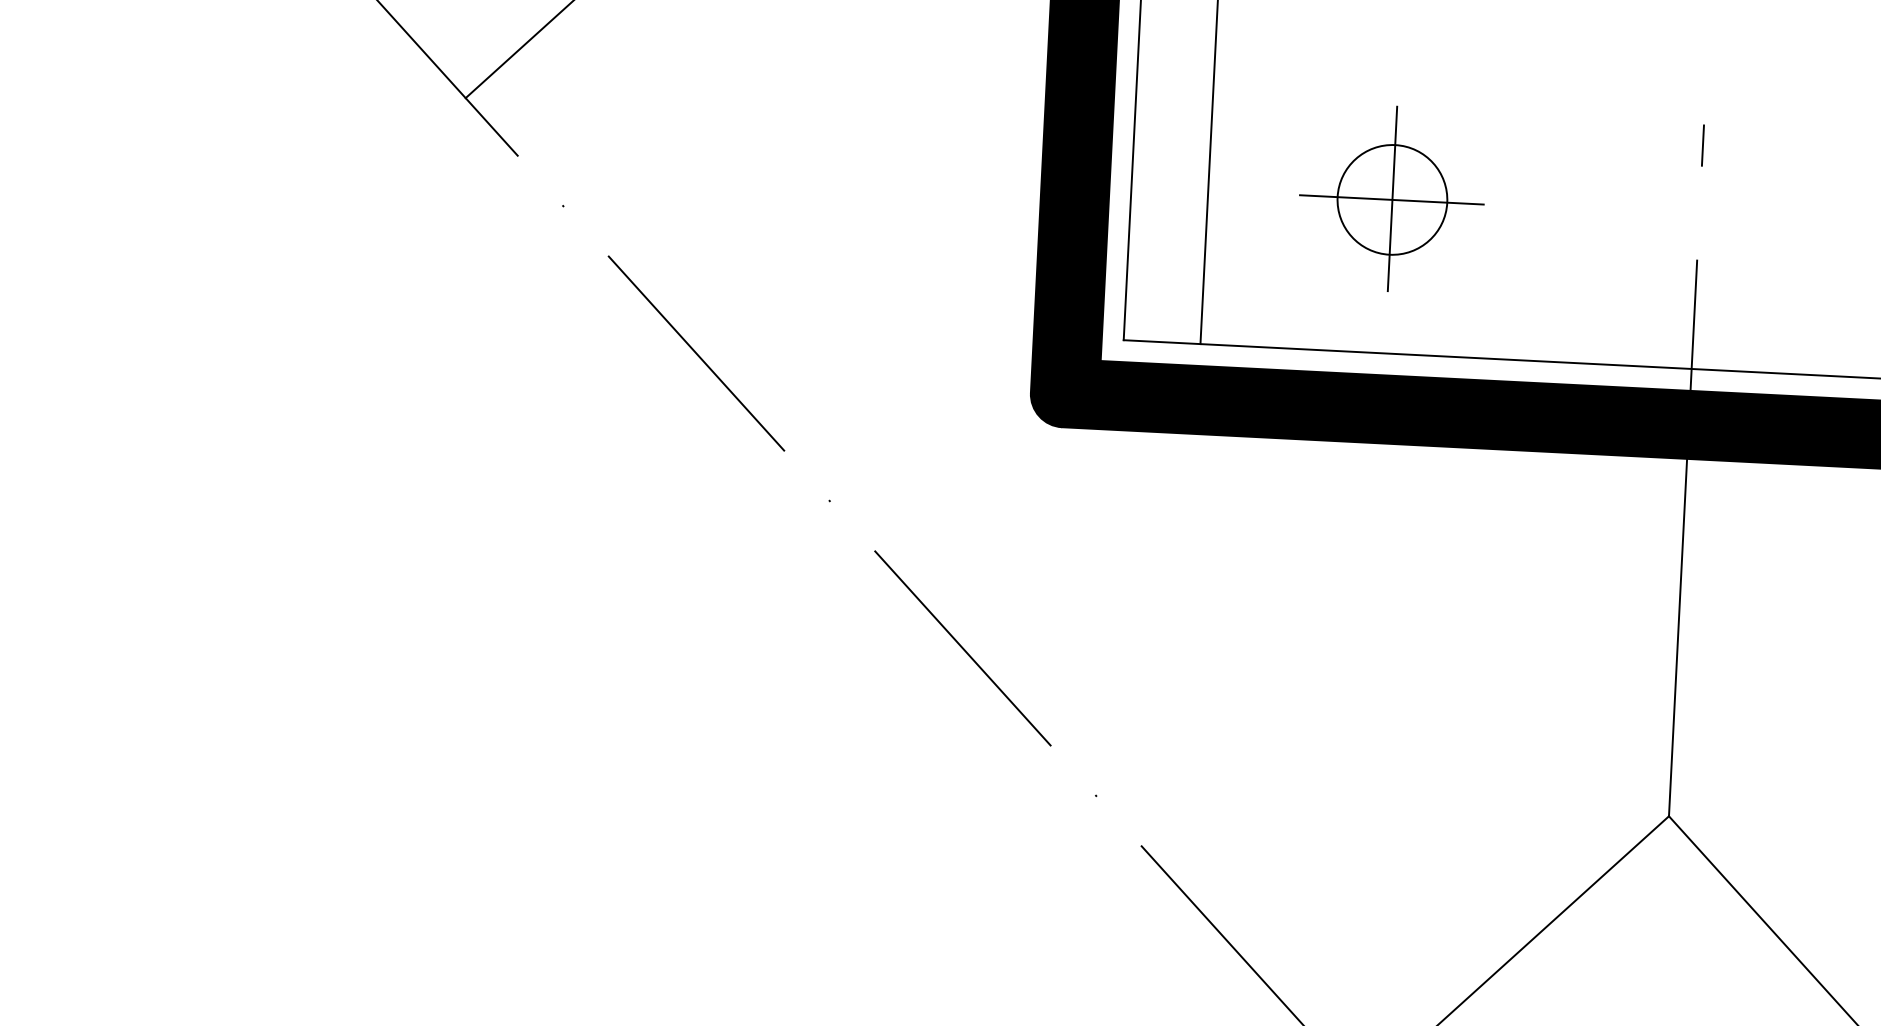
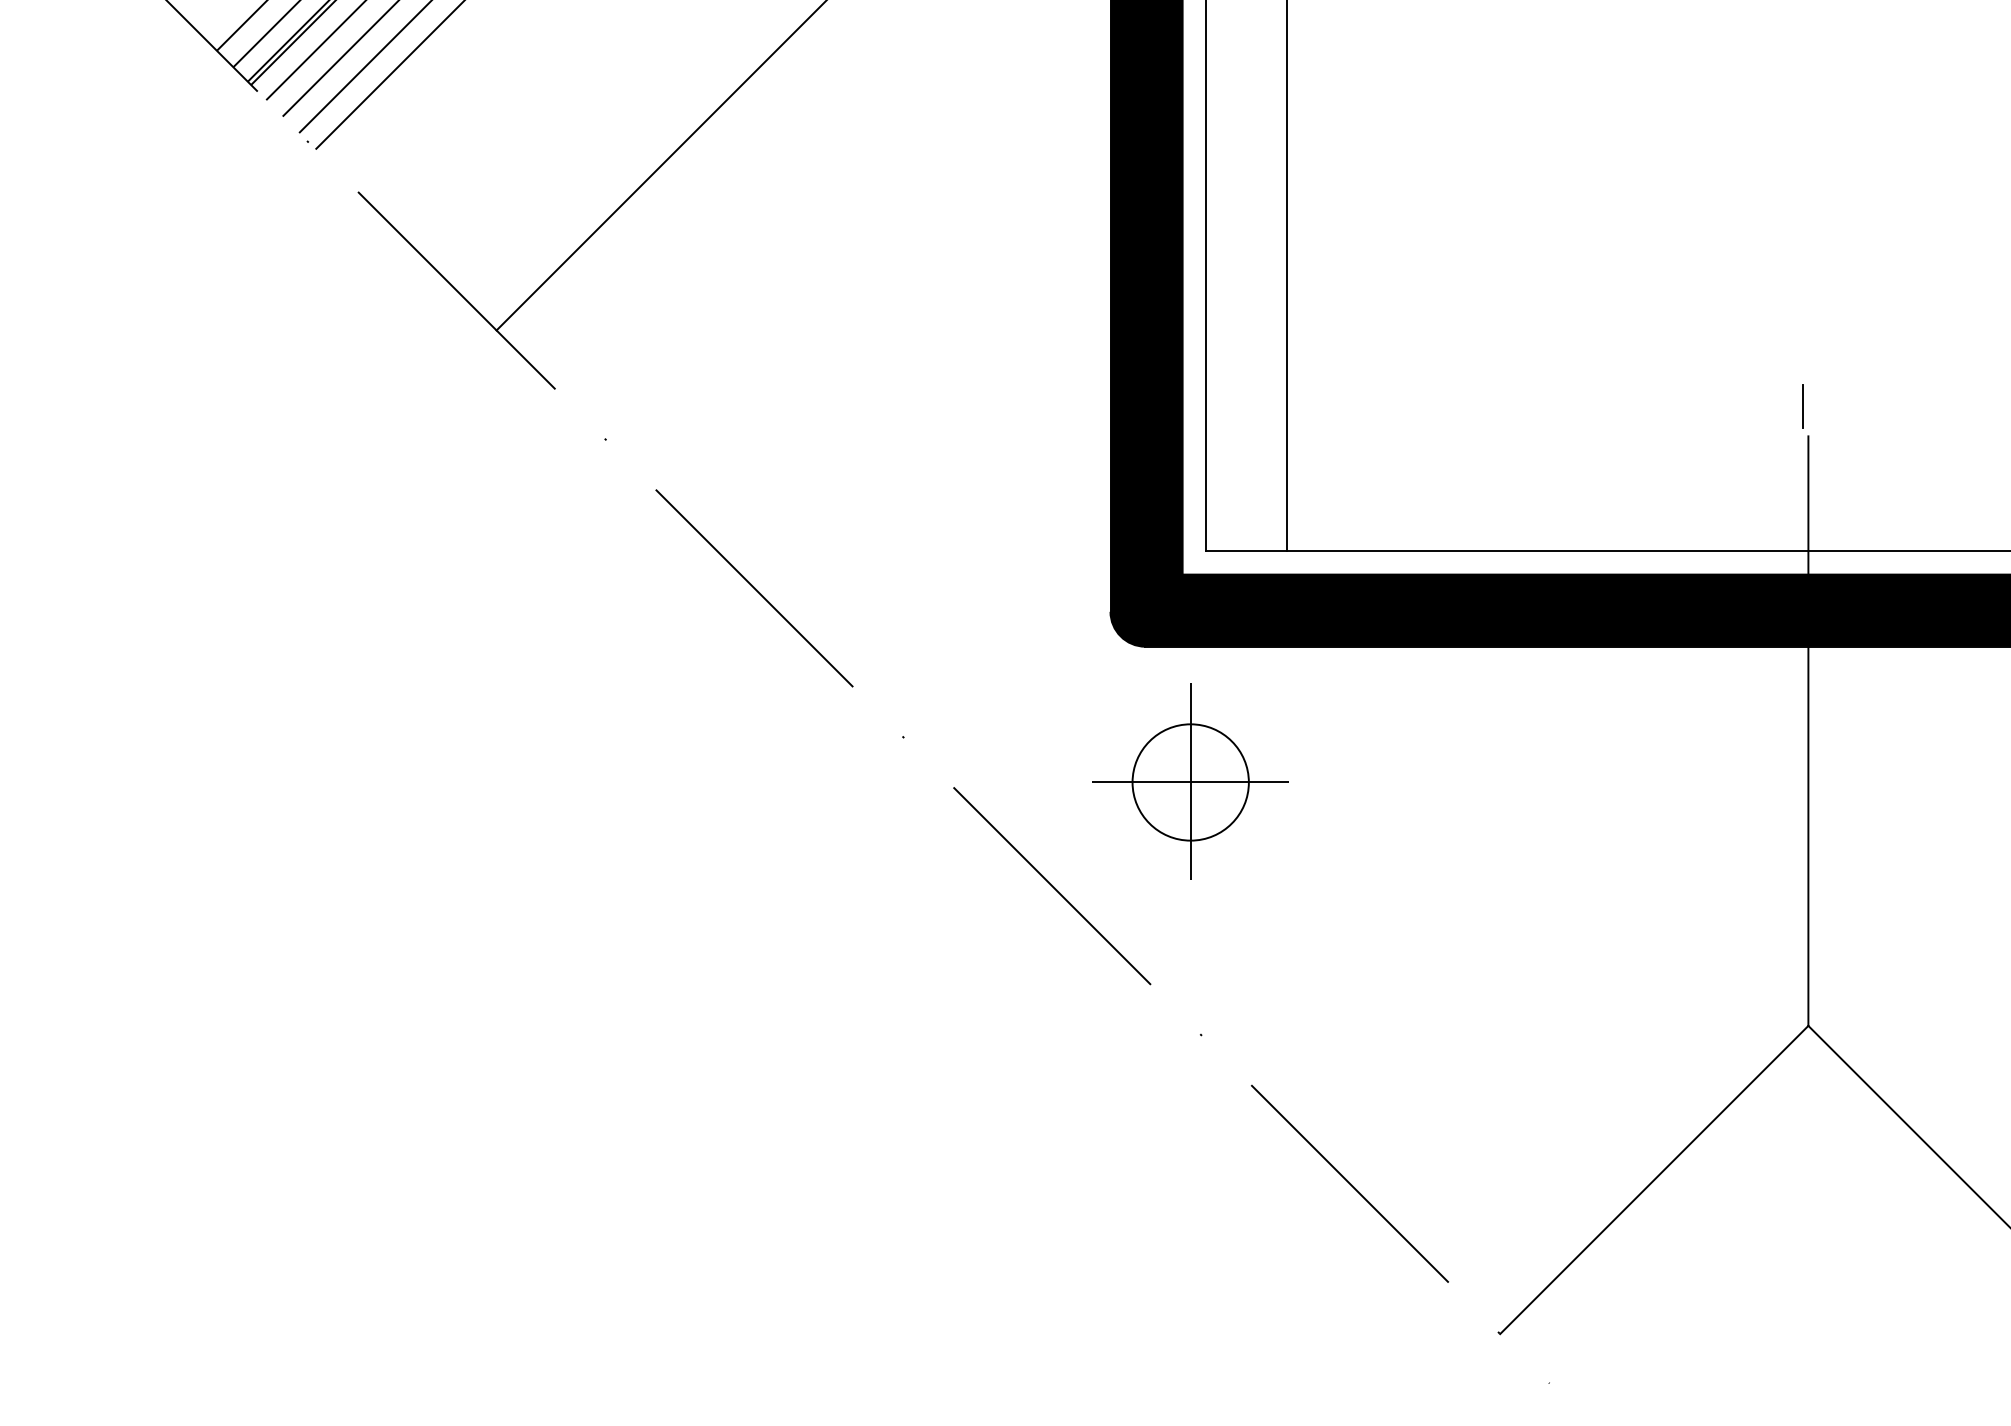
line: (1702, 145) -> (1802, 406), moved
part: (1392, 198) -> (1190, 781), moved

